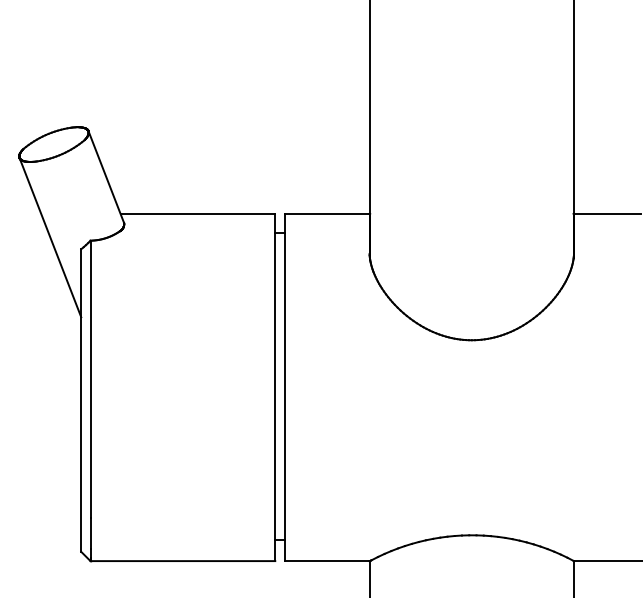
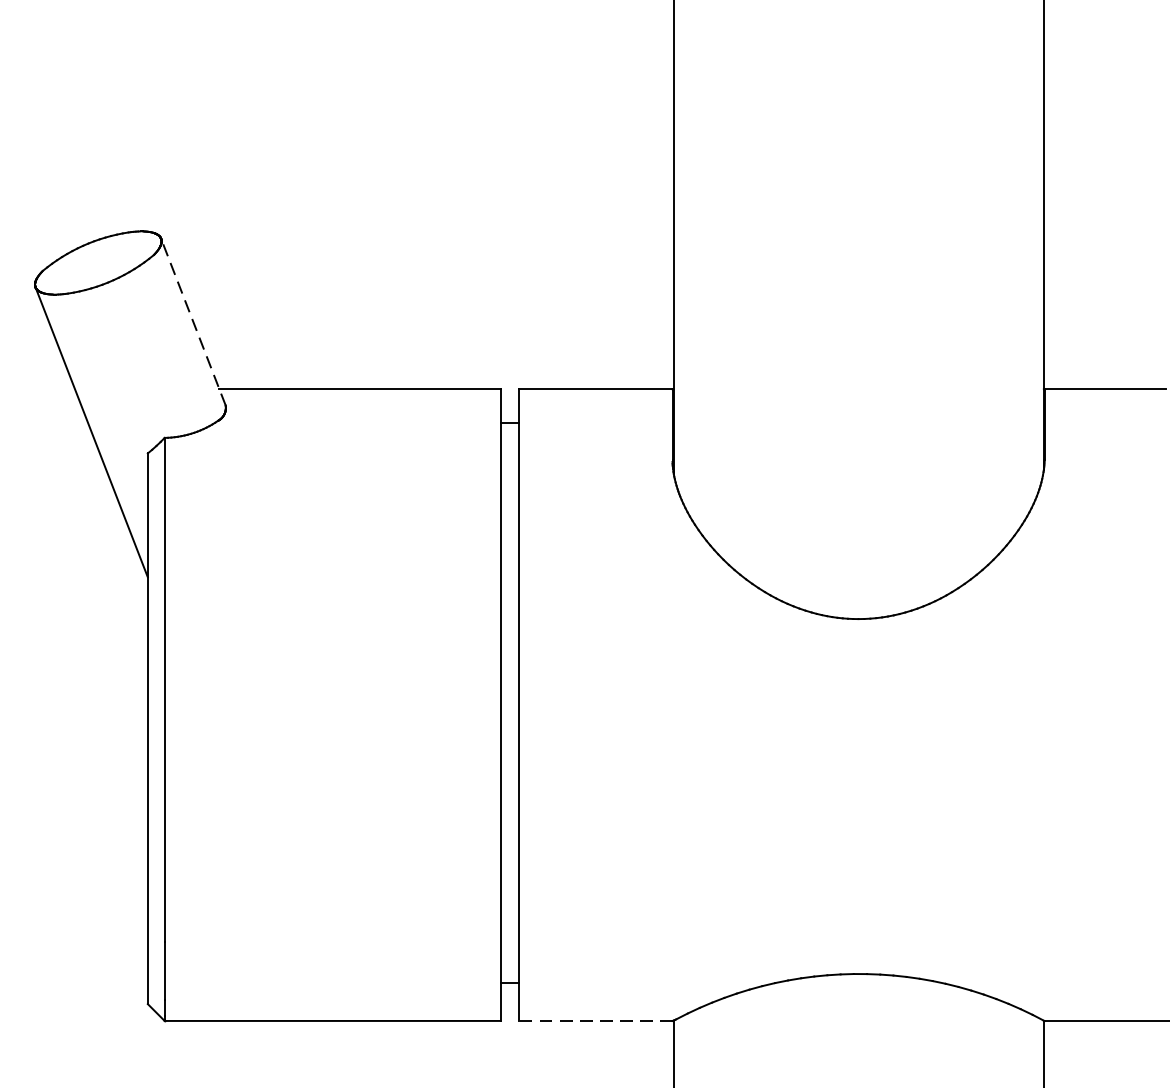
line: (106, 176) -> (193, 321), solid -> dashed
line: (326, 561) -> (594, 1021), solid -> dashed

